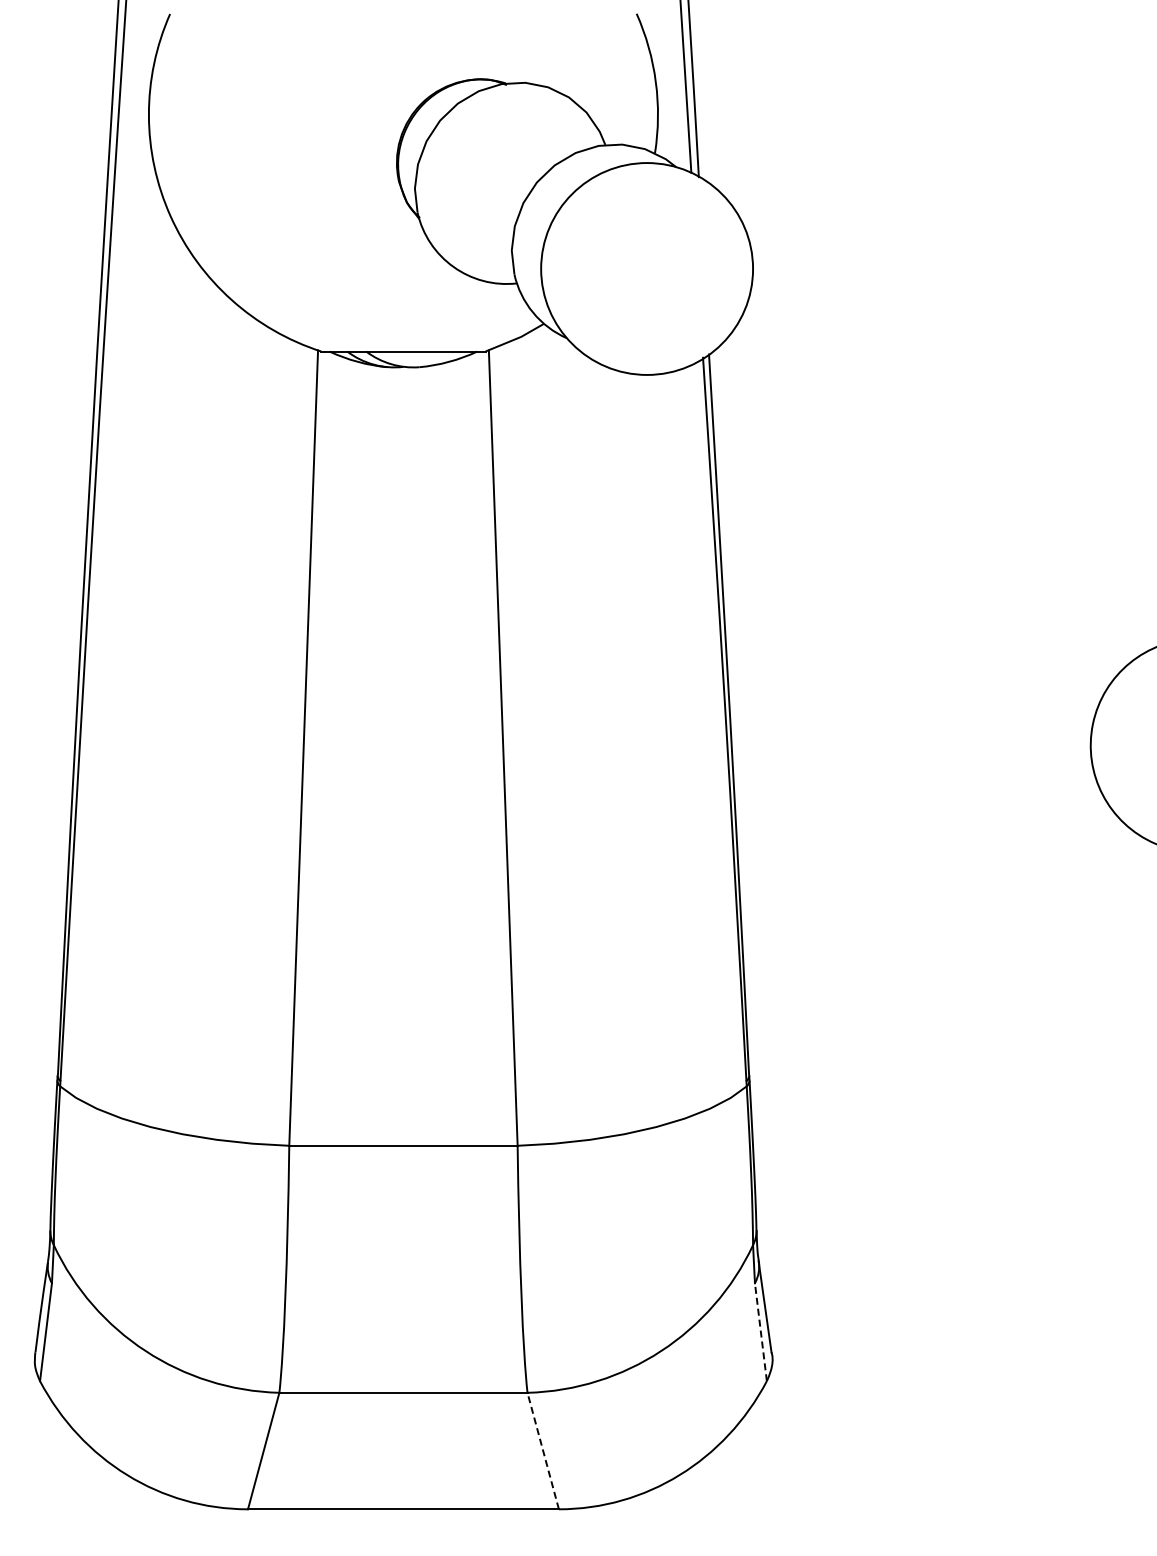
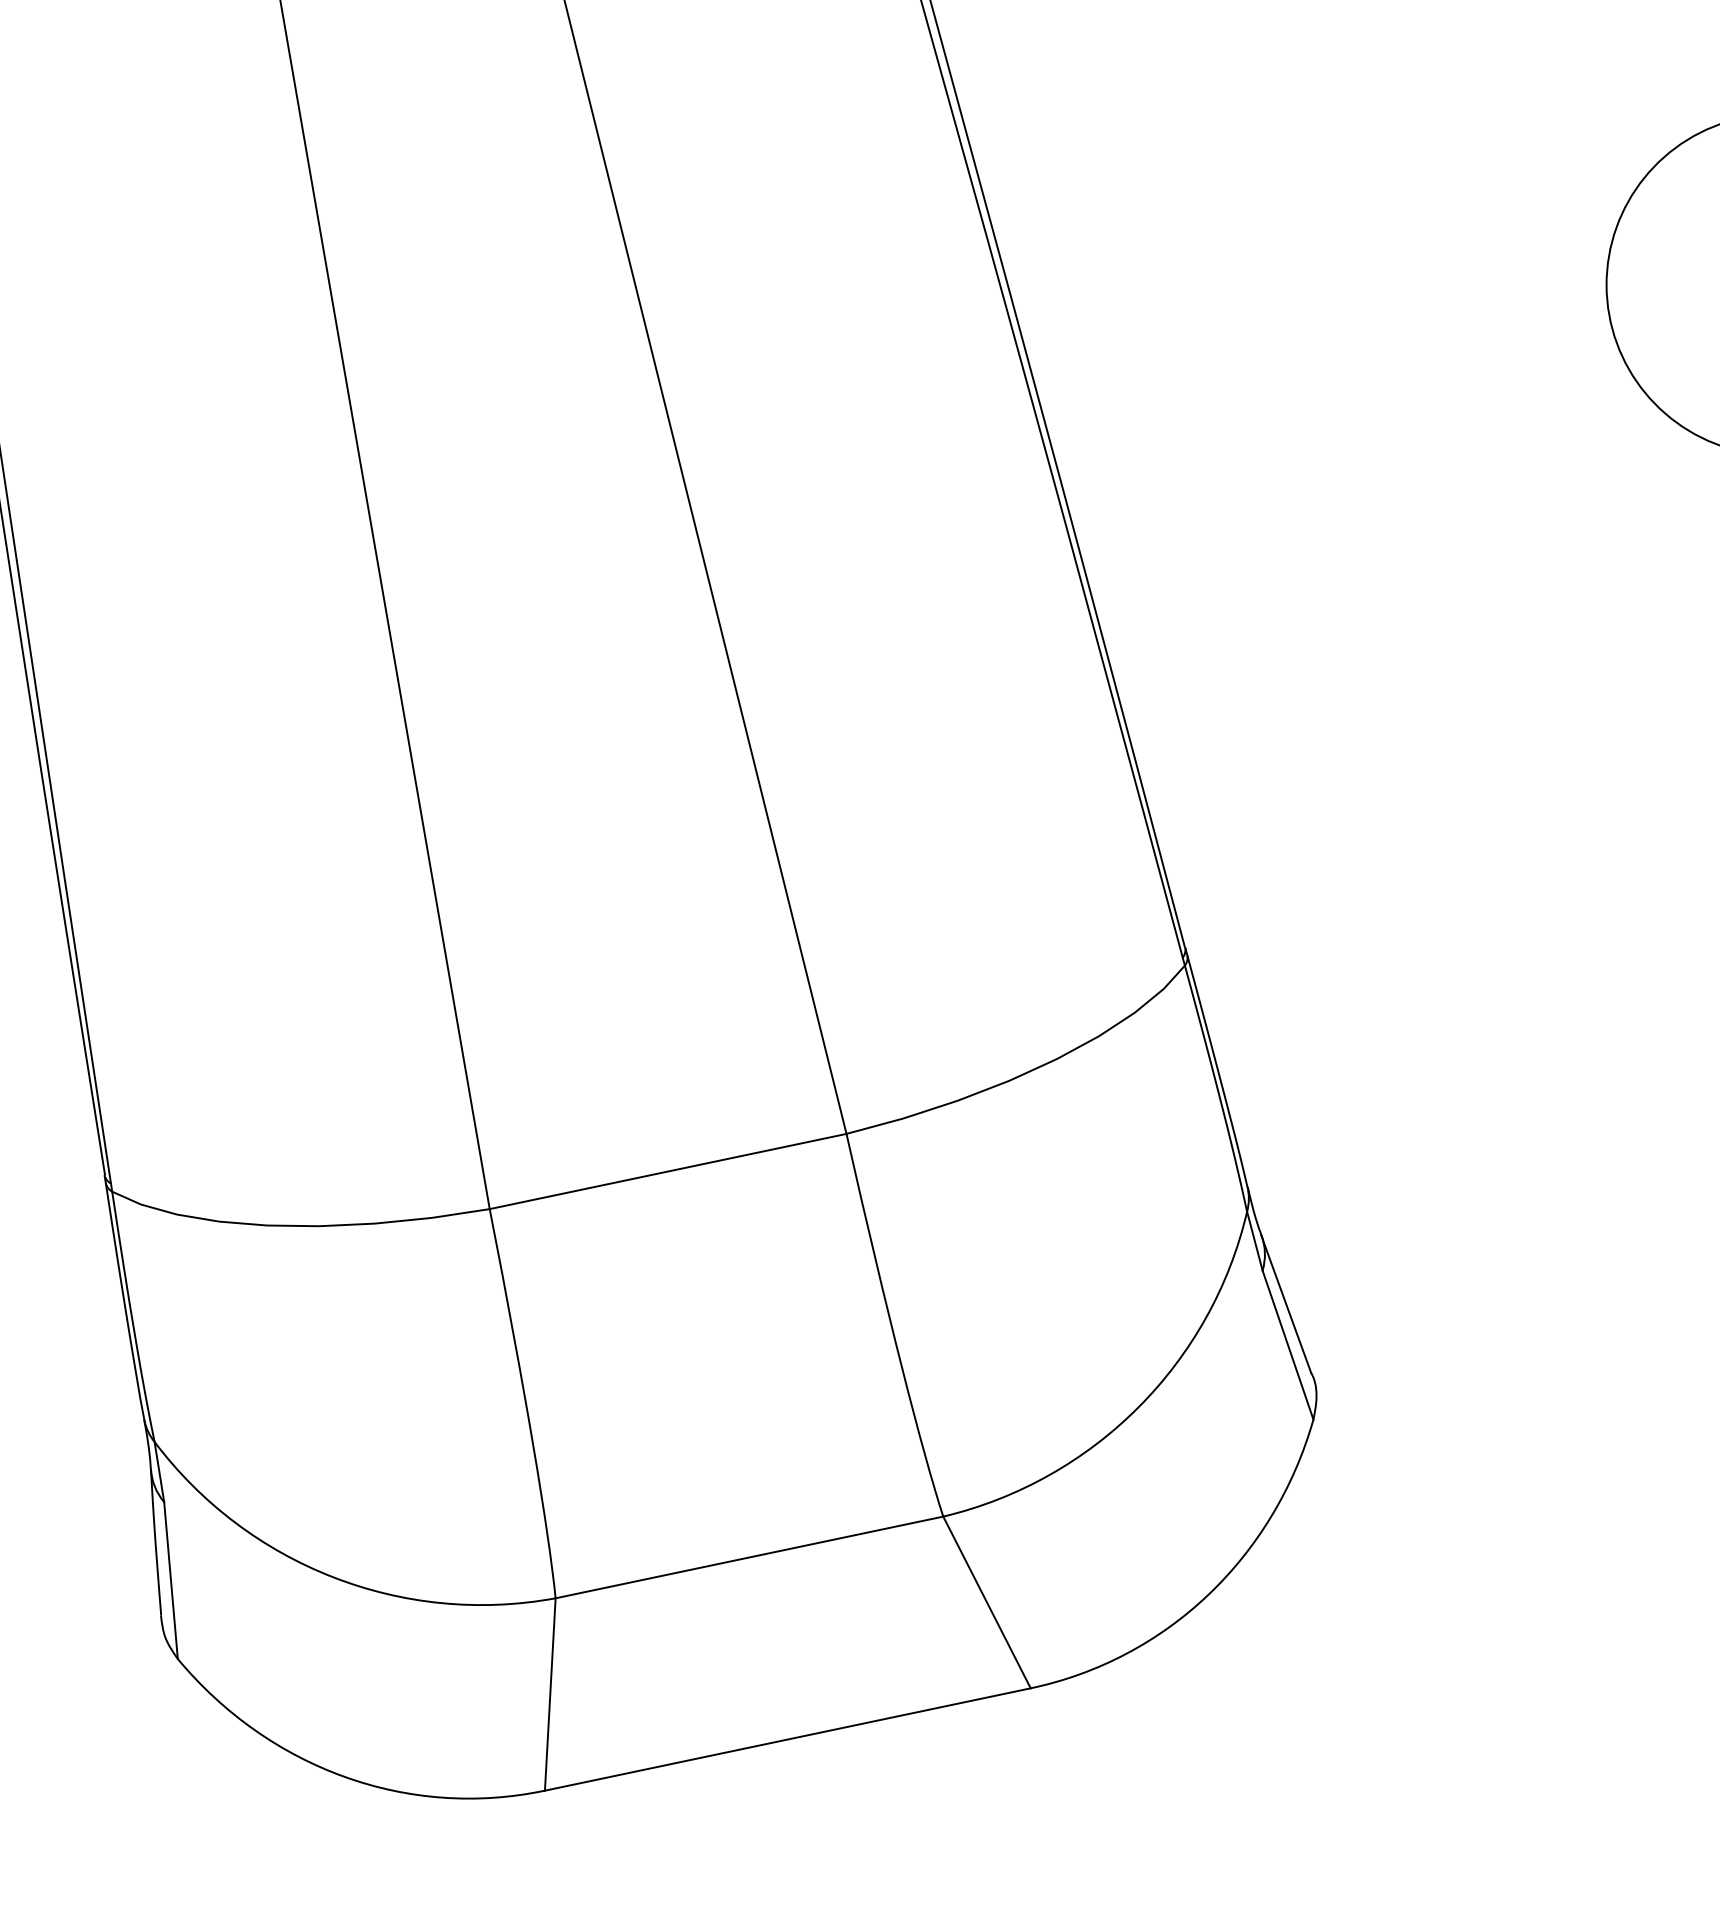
line: (760, 1331) -> (1287, 1344), dashed -> solid
line: (543, 1450) -> (987, 1601), dashed -> solid

